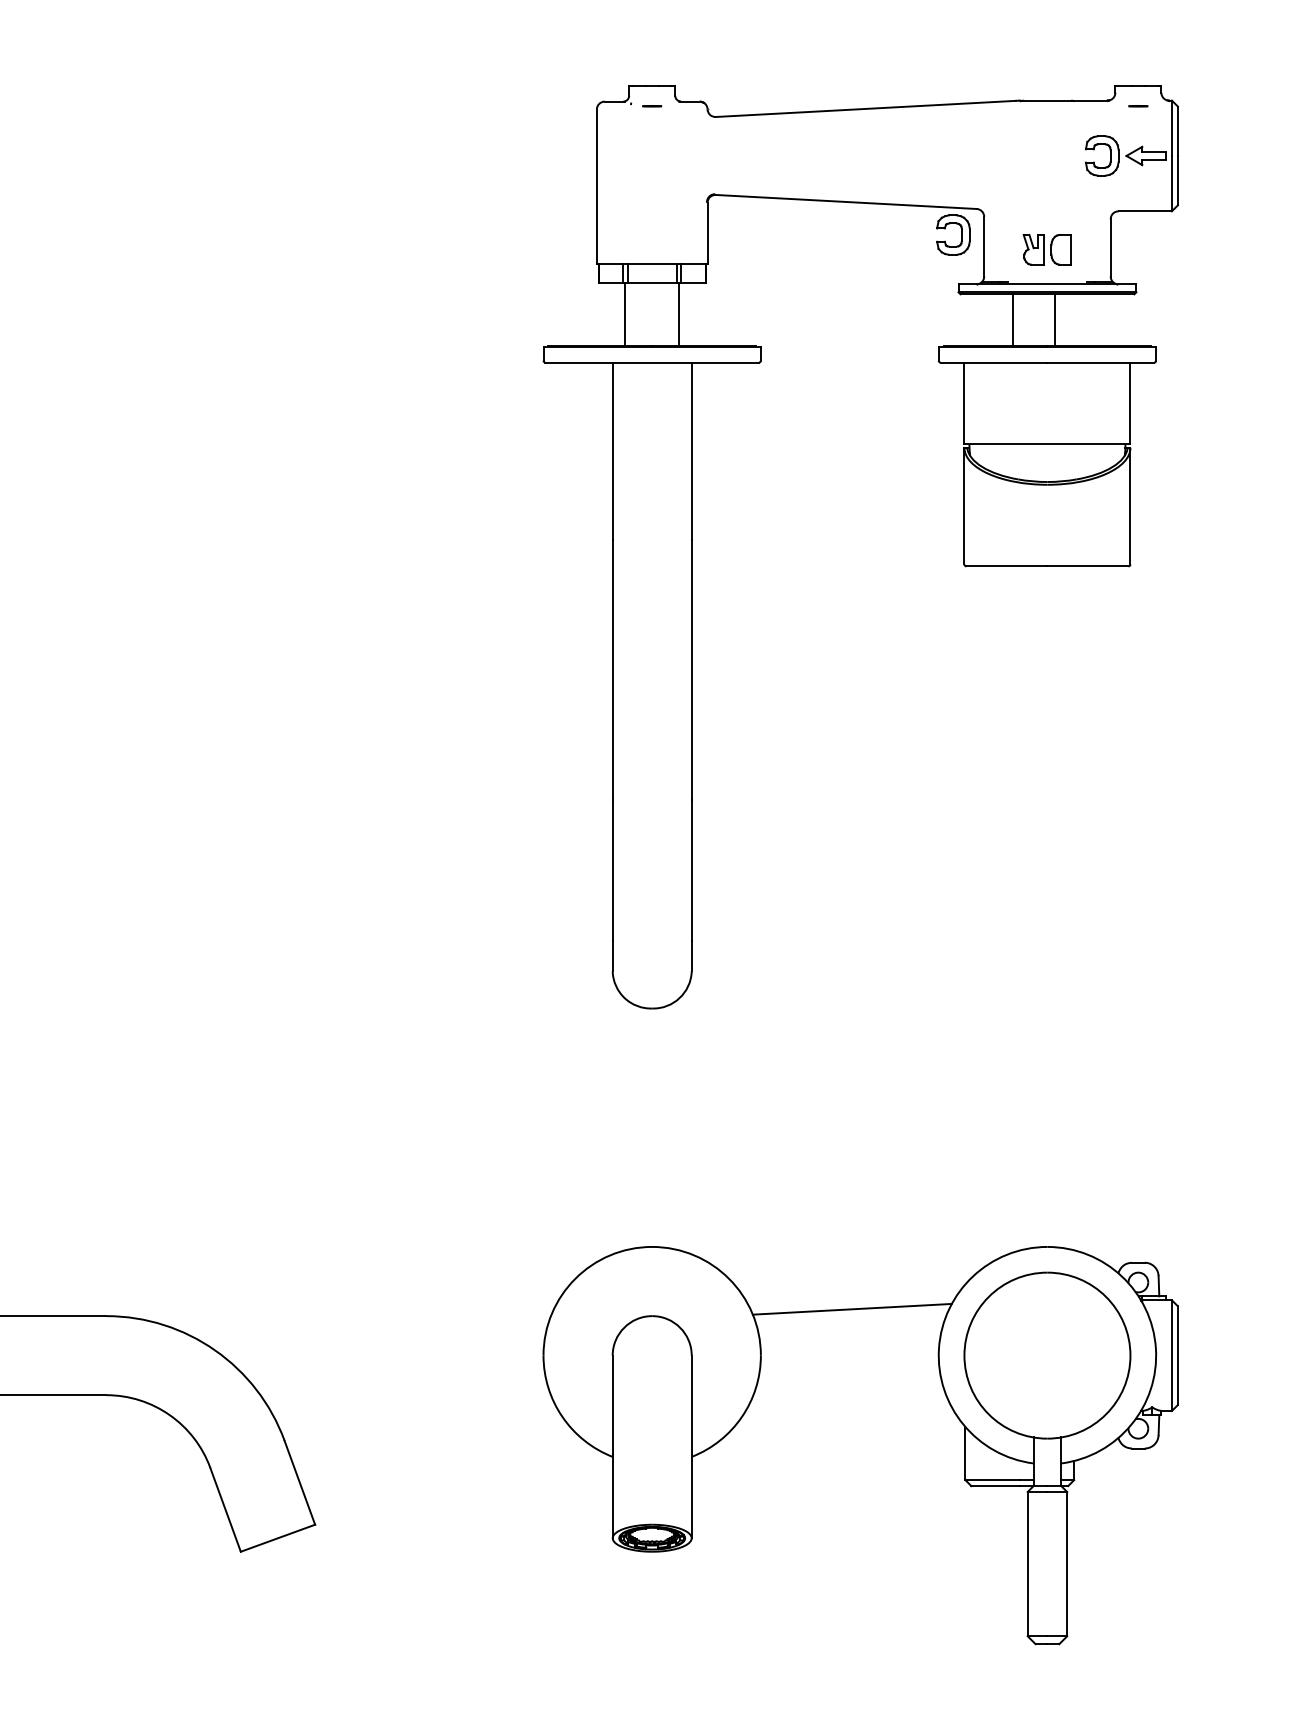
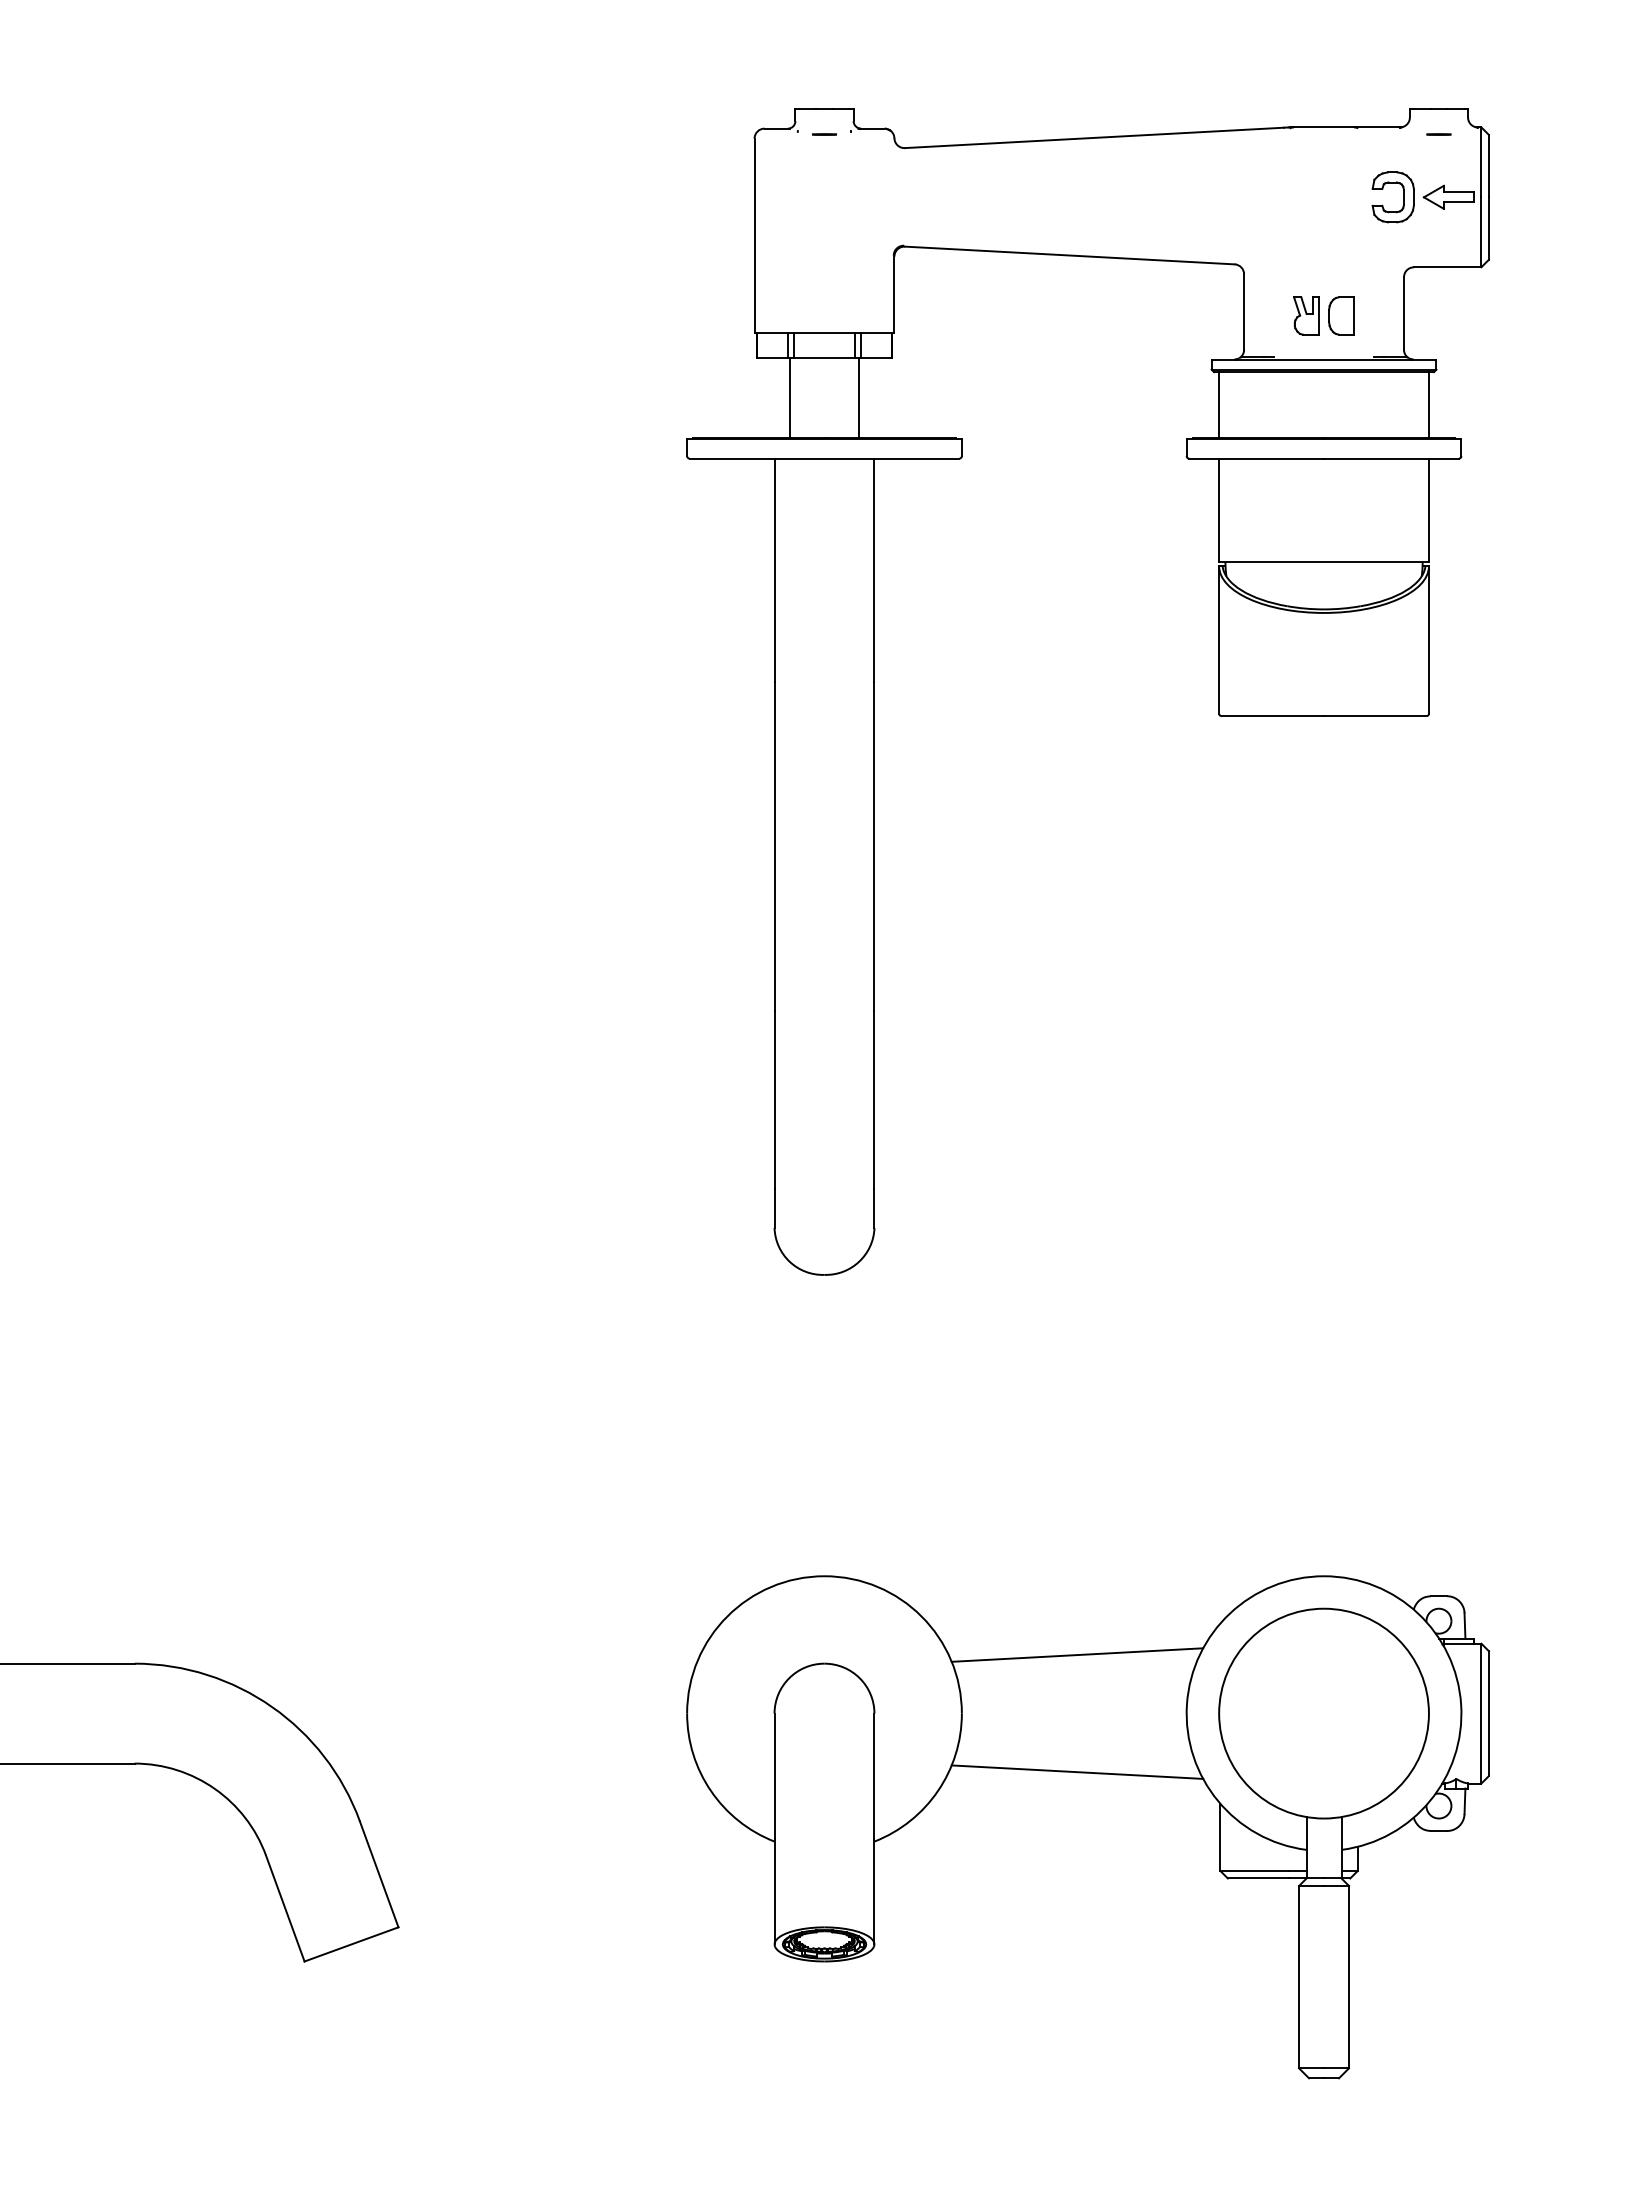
part: (961, 235) -> (1215, 297), removed
line: (1012, 320) -> (1219, 405), moved
line: (1054, 320) -> (1428, 405), moved
line: (852, 1401) -> (1077, 1771), added

